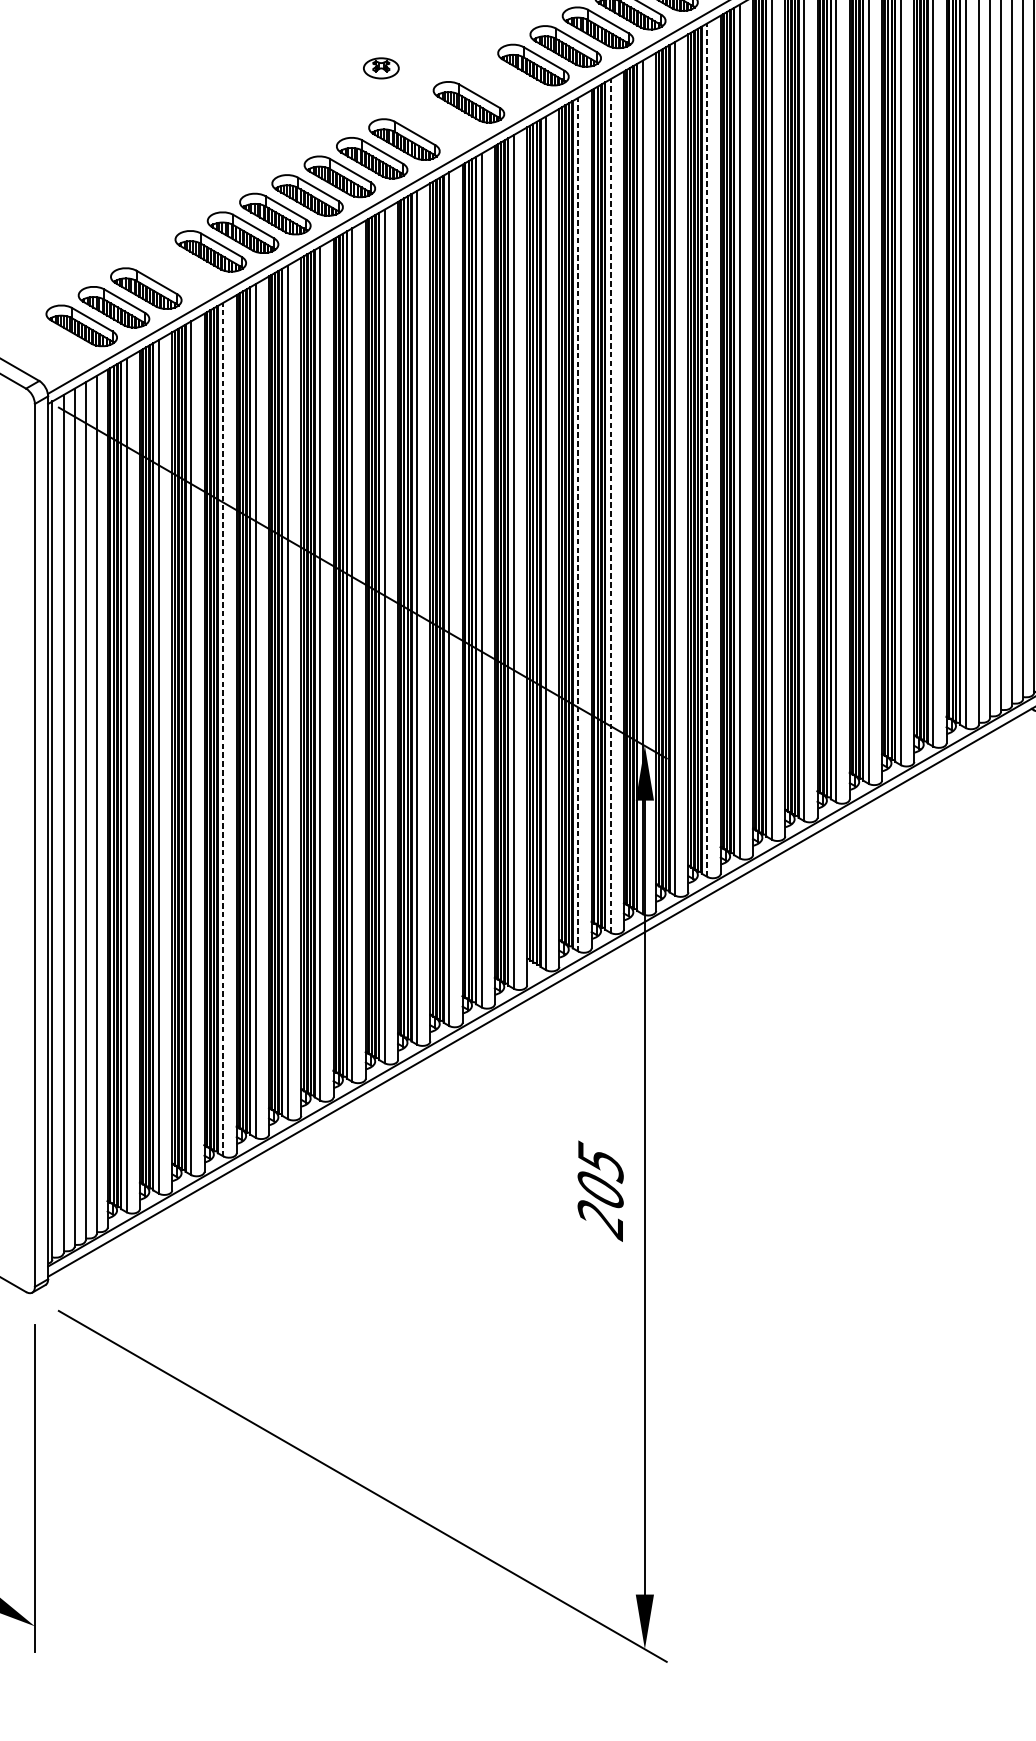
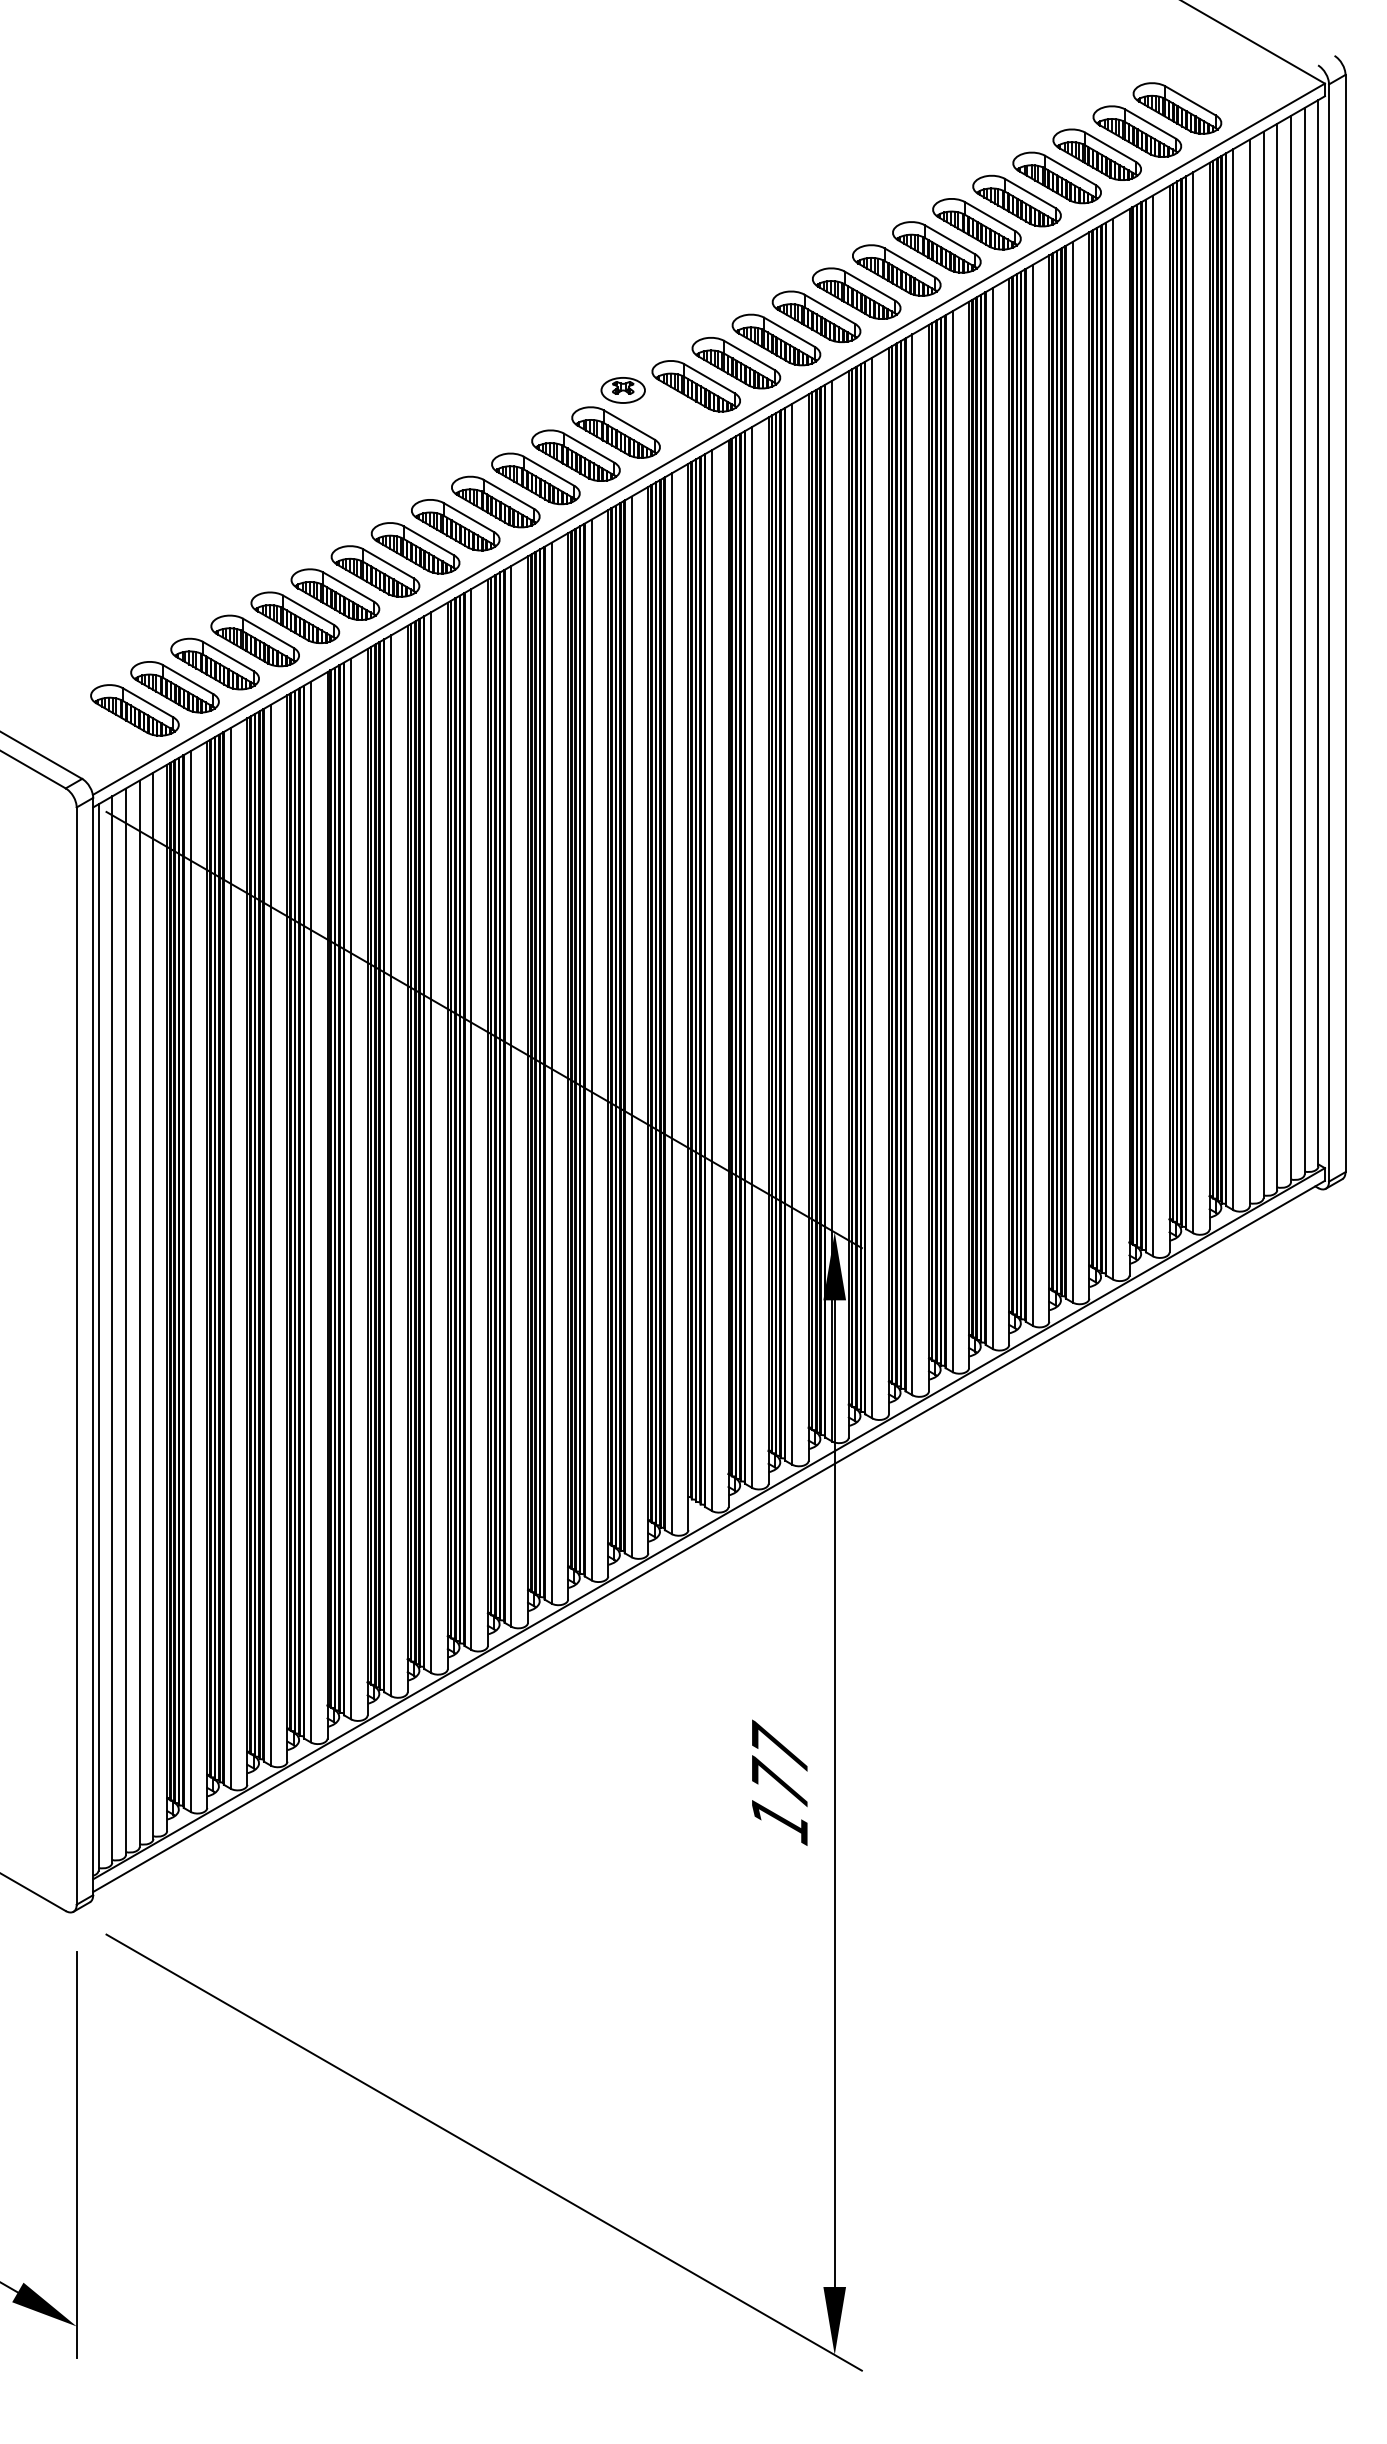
part: (380, 68) -> (622, 390), moved
part: (436, 120) -> (575, 455), added
part: (177, 269) -> (254, 640), added
line: (707, 449) -> (912, 864), dashed -> solid
line: (610, 505) -> (792, 933), dashed -> solid
line: (578, 523) -> (752, 956), dashed -> solid
line: (223, 729) -> (310, 1211), dashed -> solid
text: (600, 1189) -> (779, 1783), 205 -> 177

